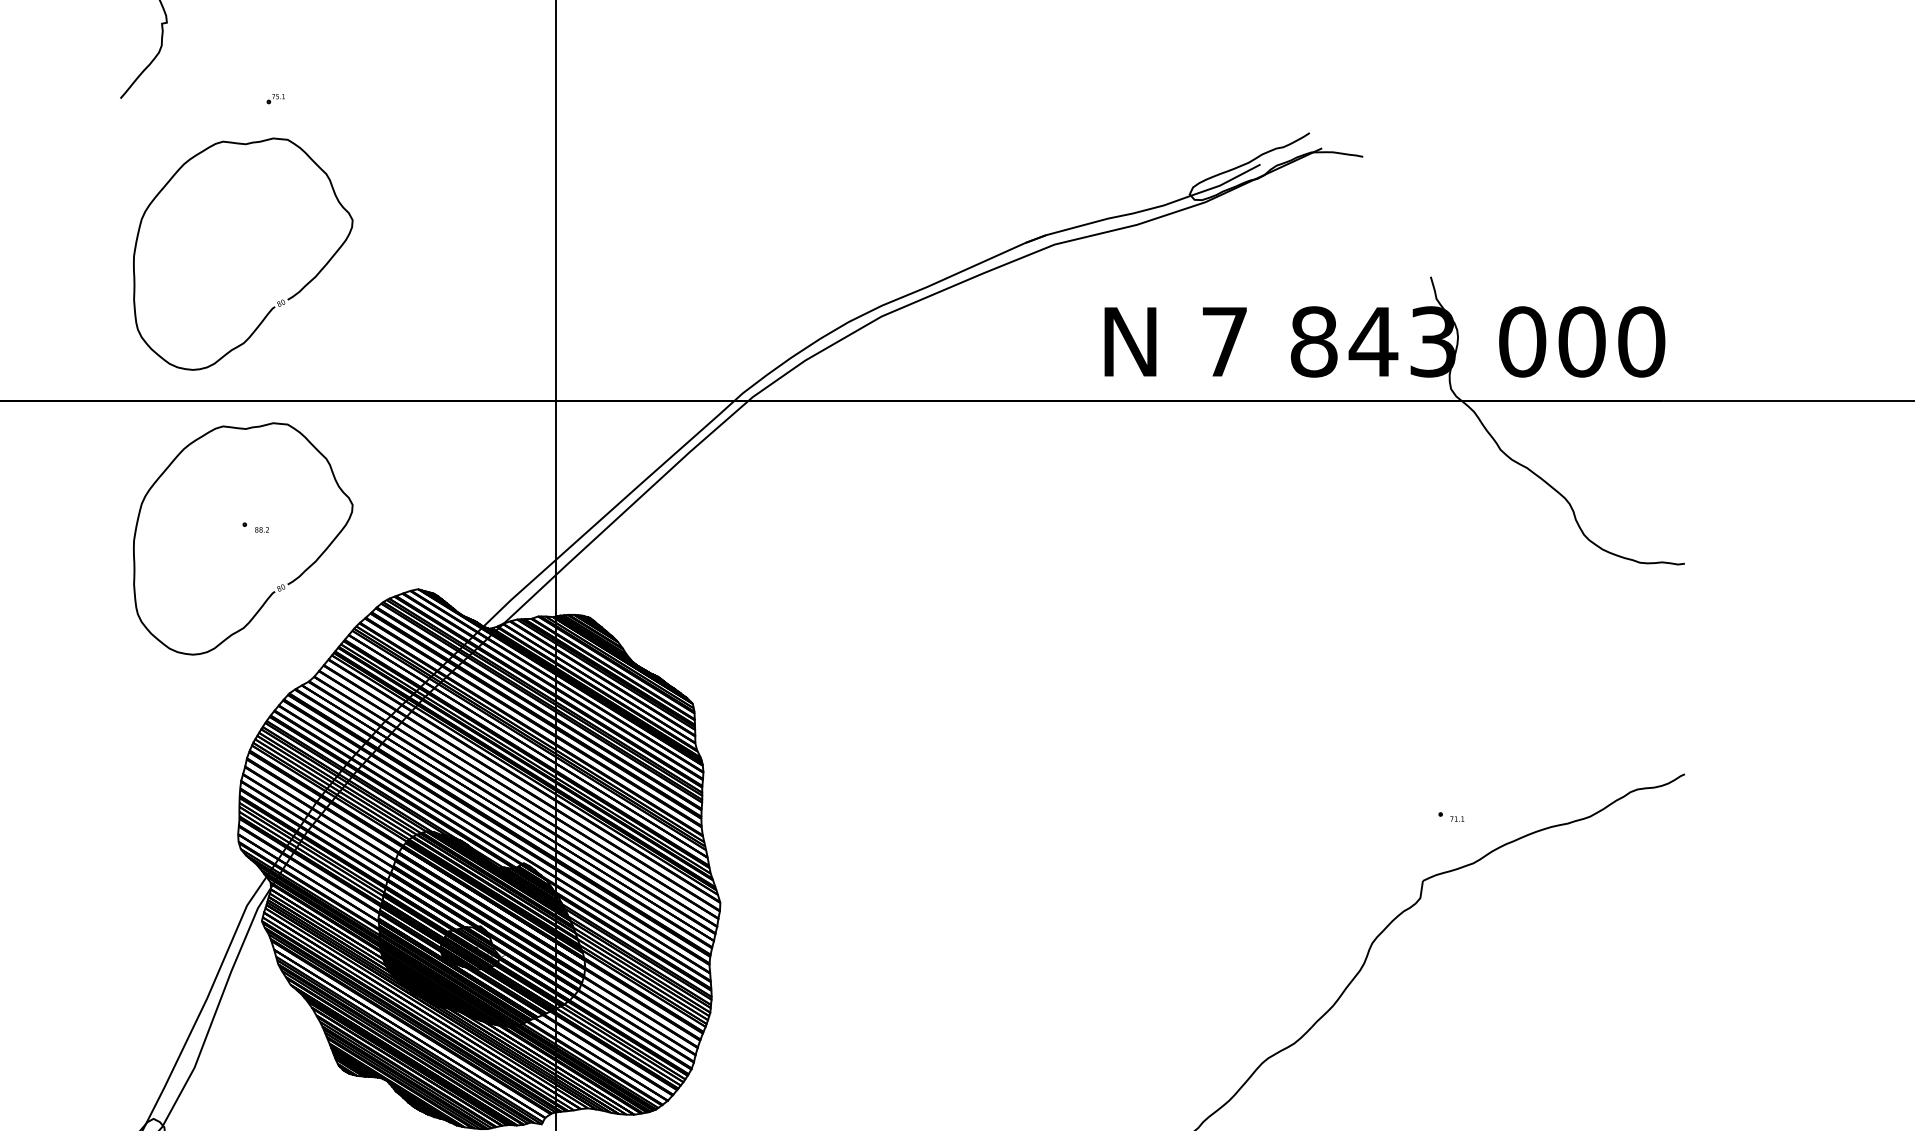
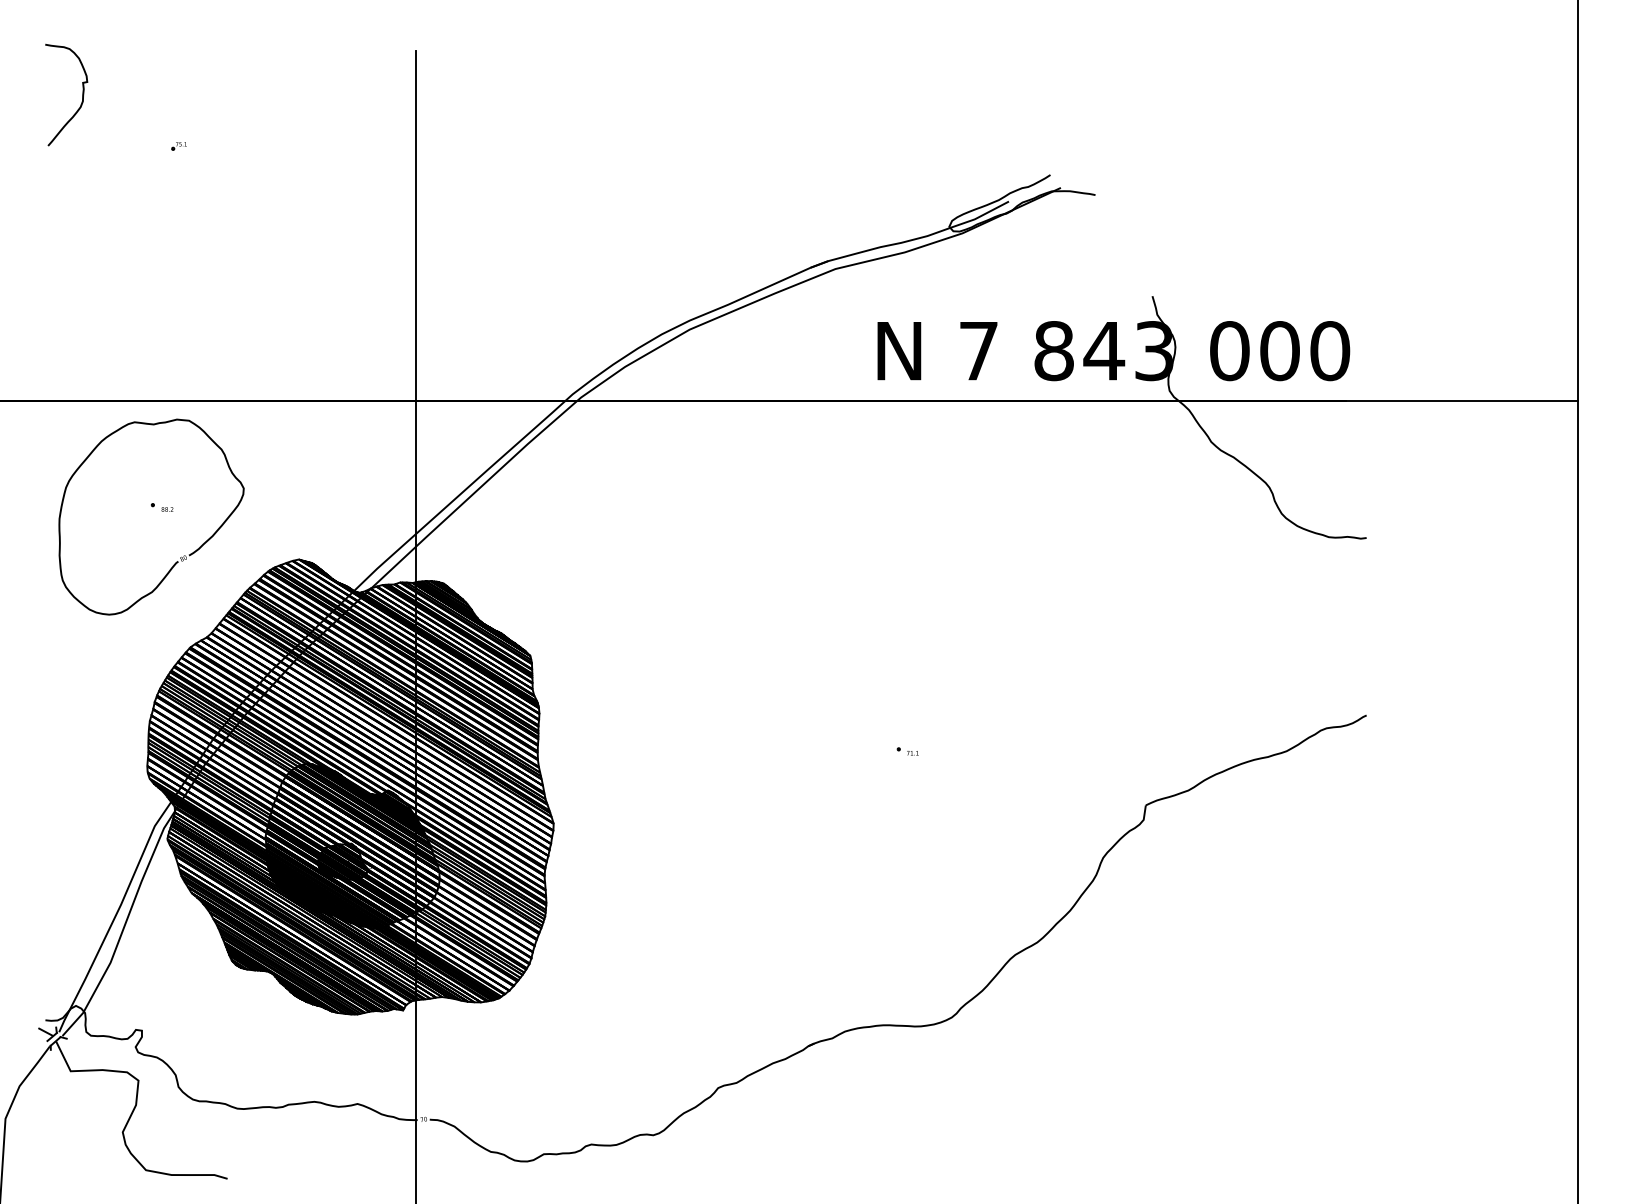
part: (278, 300) -> (181, 316), removed
part: (1450, 817) -> (907, 751), moved

